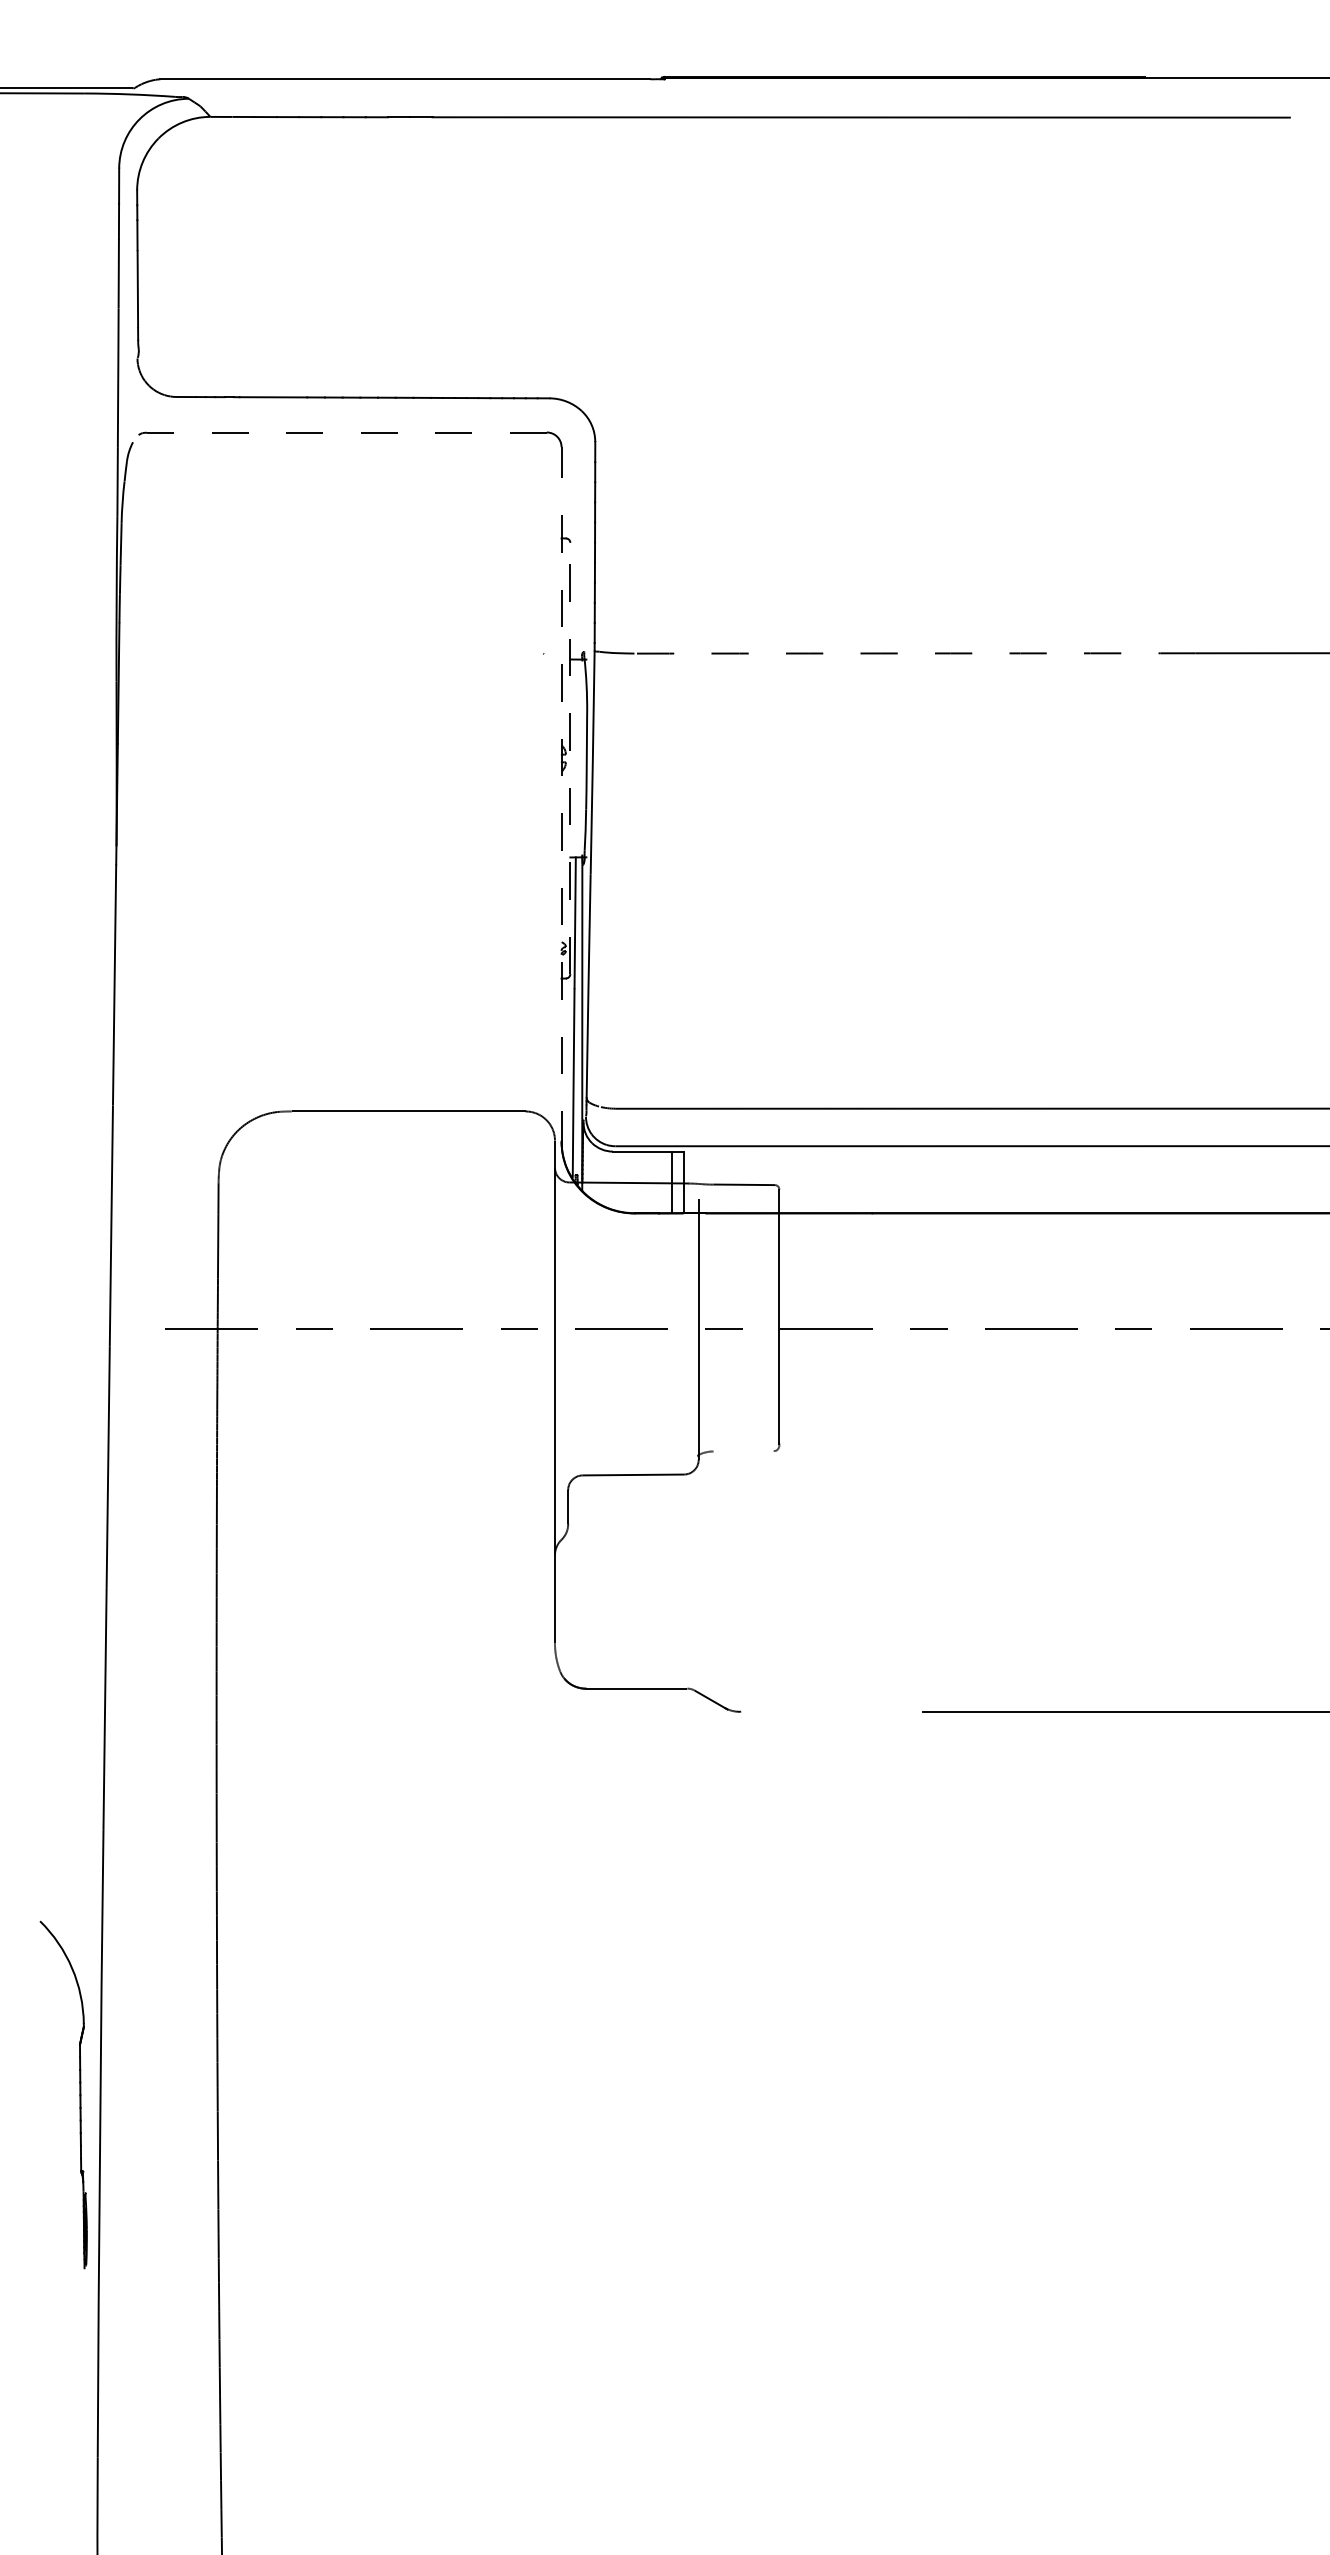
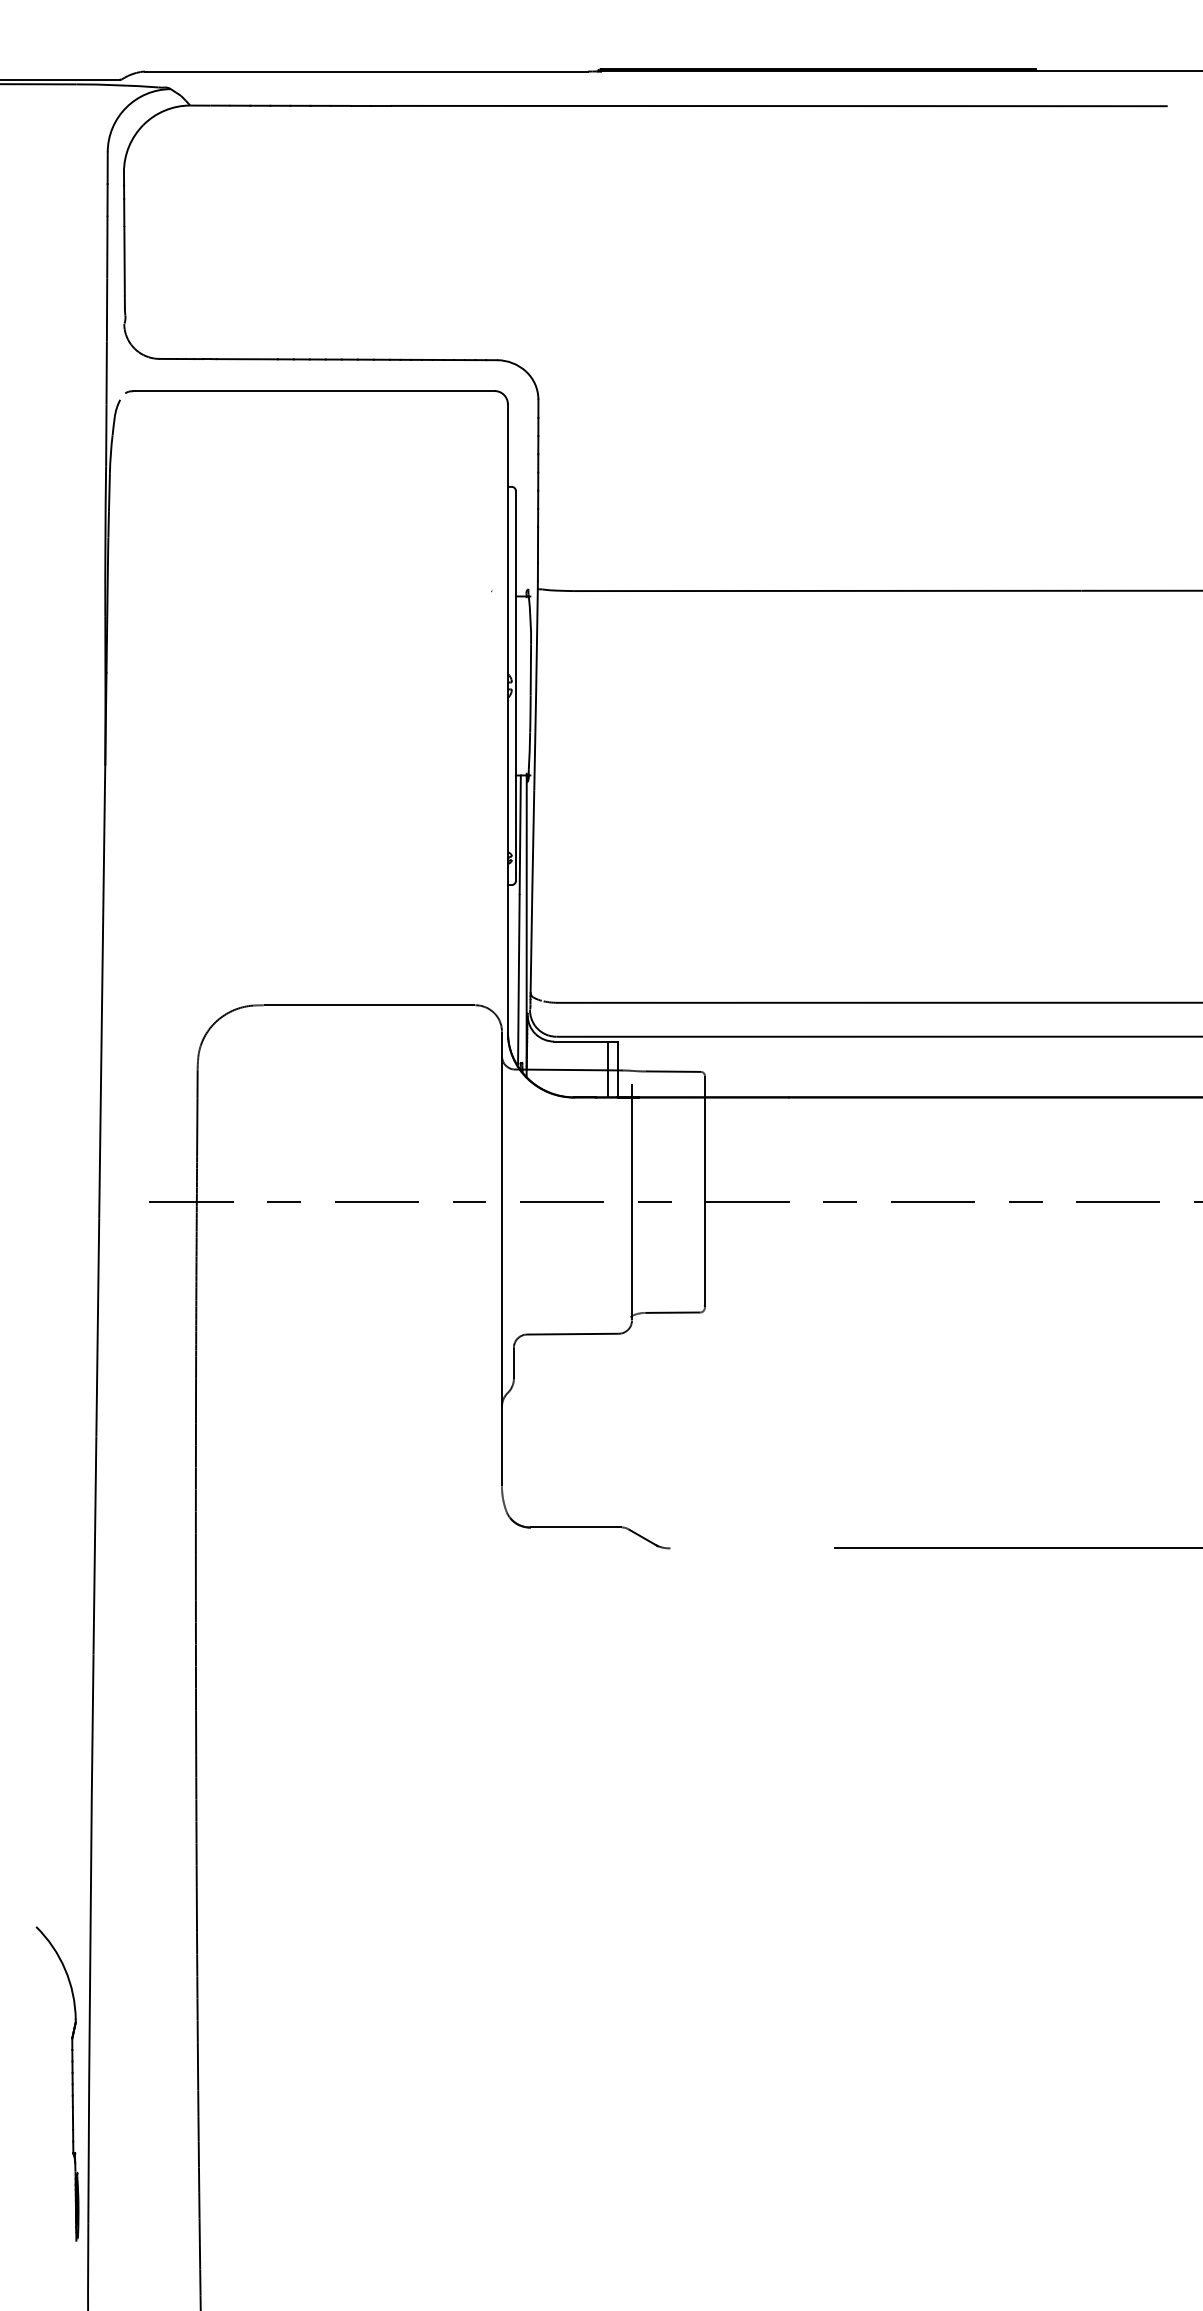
line: (346, 432) -> (313, 391), dashed -> solid
arc: (914, 652) -> (827, 590), dashed -> solid
line: (569, 757) -> (515, 685), dashed -> solid
line: (561, 797) -> (507, 721), dashed -> solid
line: (743, 1451) -> (672, 1312), added
part: (79, 2094) -> (71, 2083), moved

